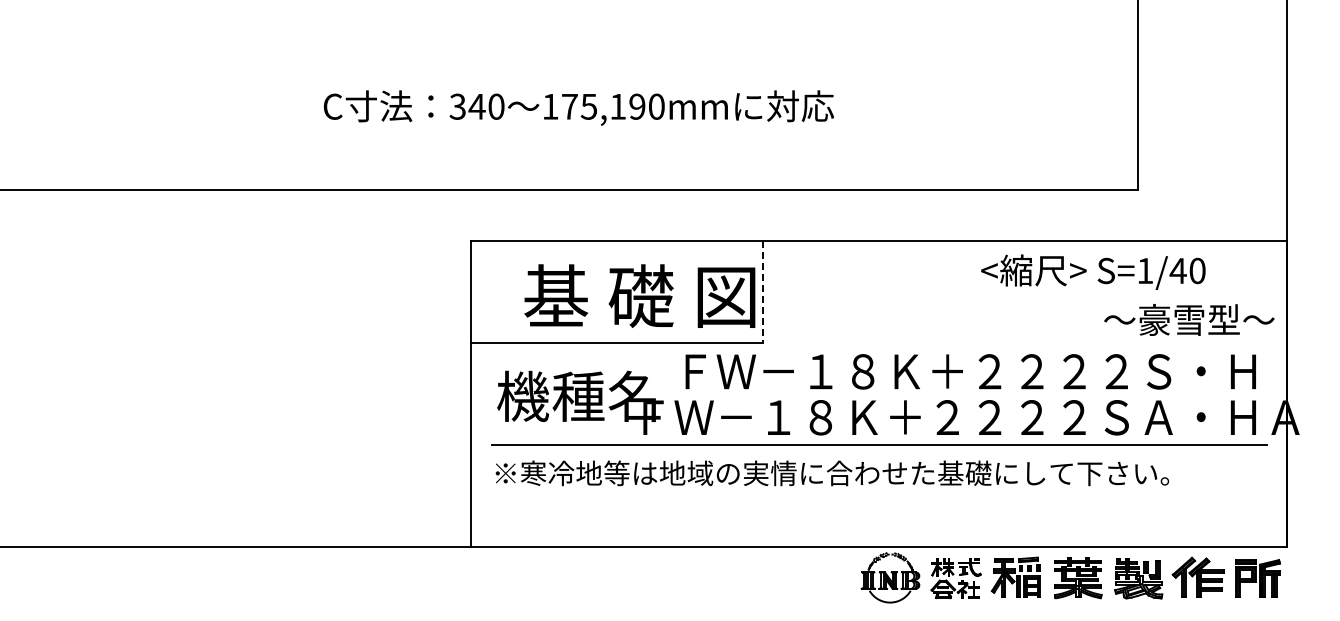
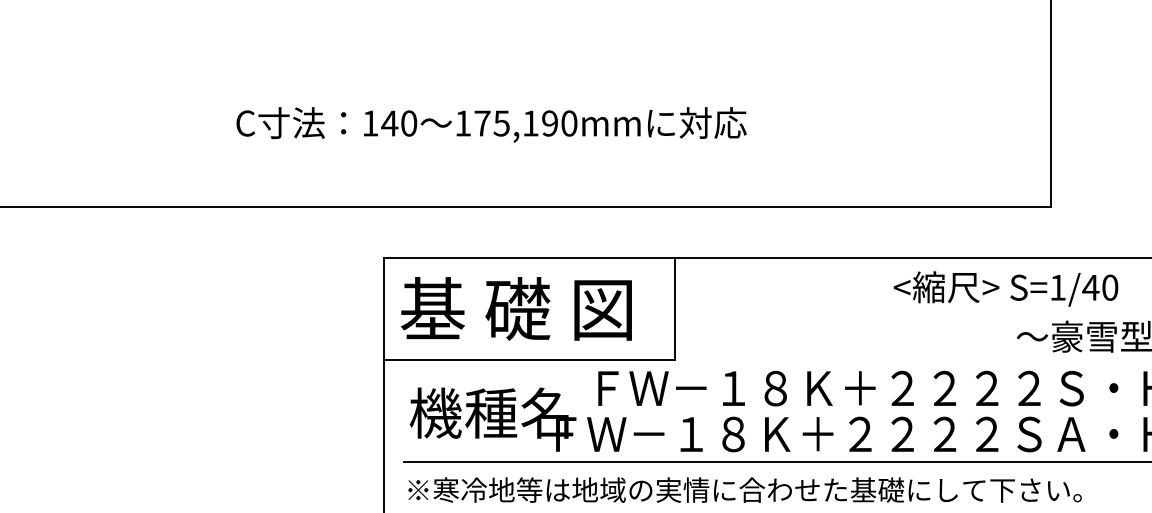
text: (457, 106) -> (370, 123), 340 -> 140
line: (762, 291) -> (675, 308), dashed -> solid
text: (639, 295) -> (516, 308), moved

